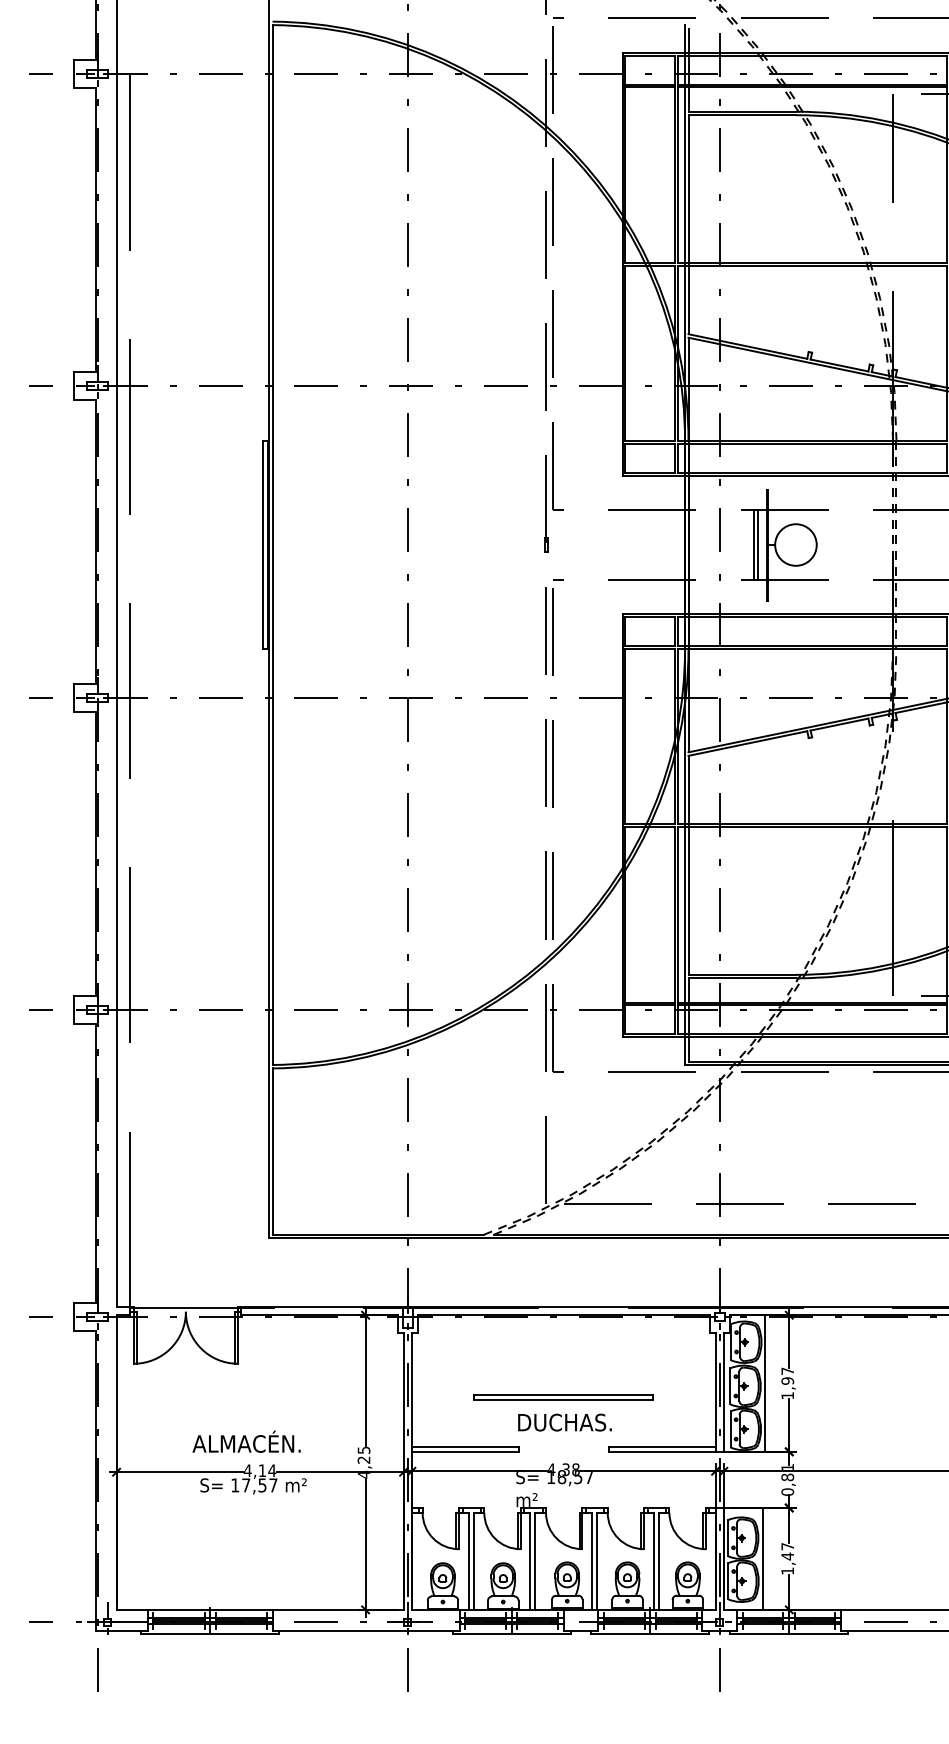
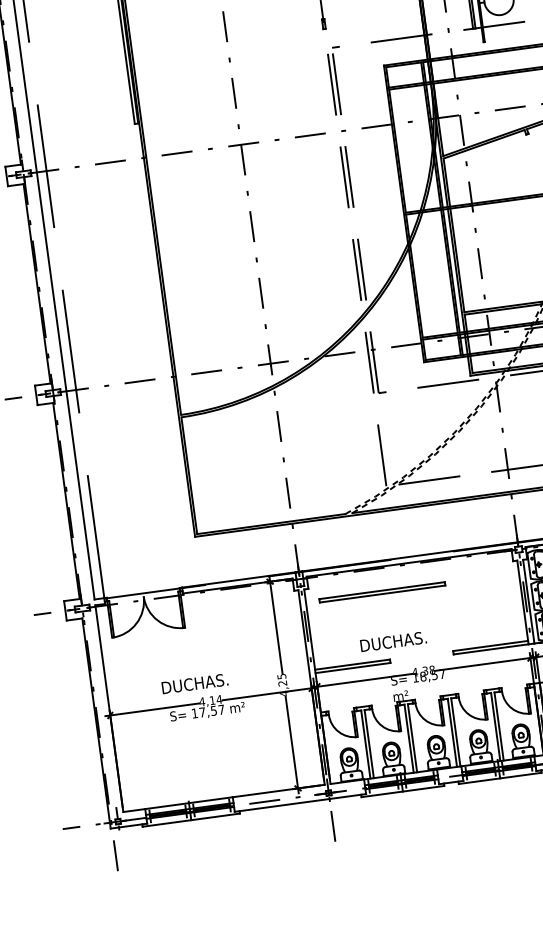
part: (563, 1397) -> (382, 592), moved
text: (564, 1422) -> (393, 641), moved
text: (246, 1441) -> (198, 681), ALMACÉN. -> DUCHAS.

